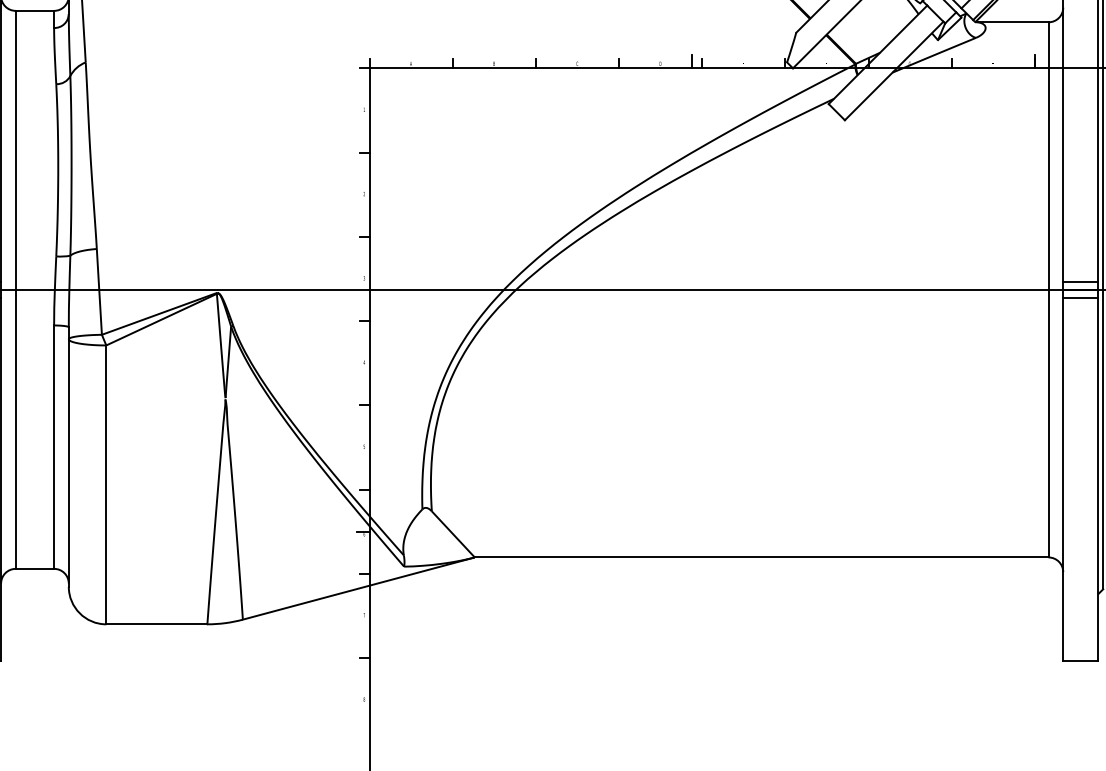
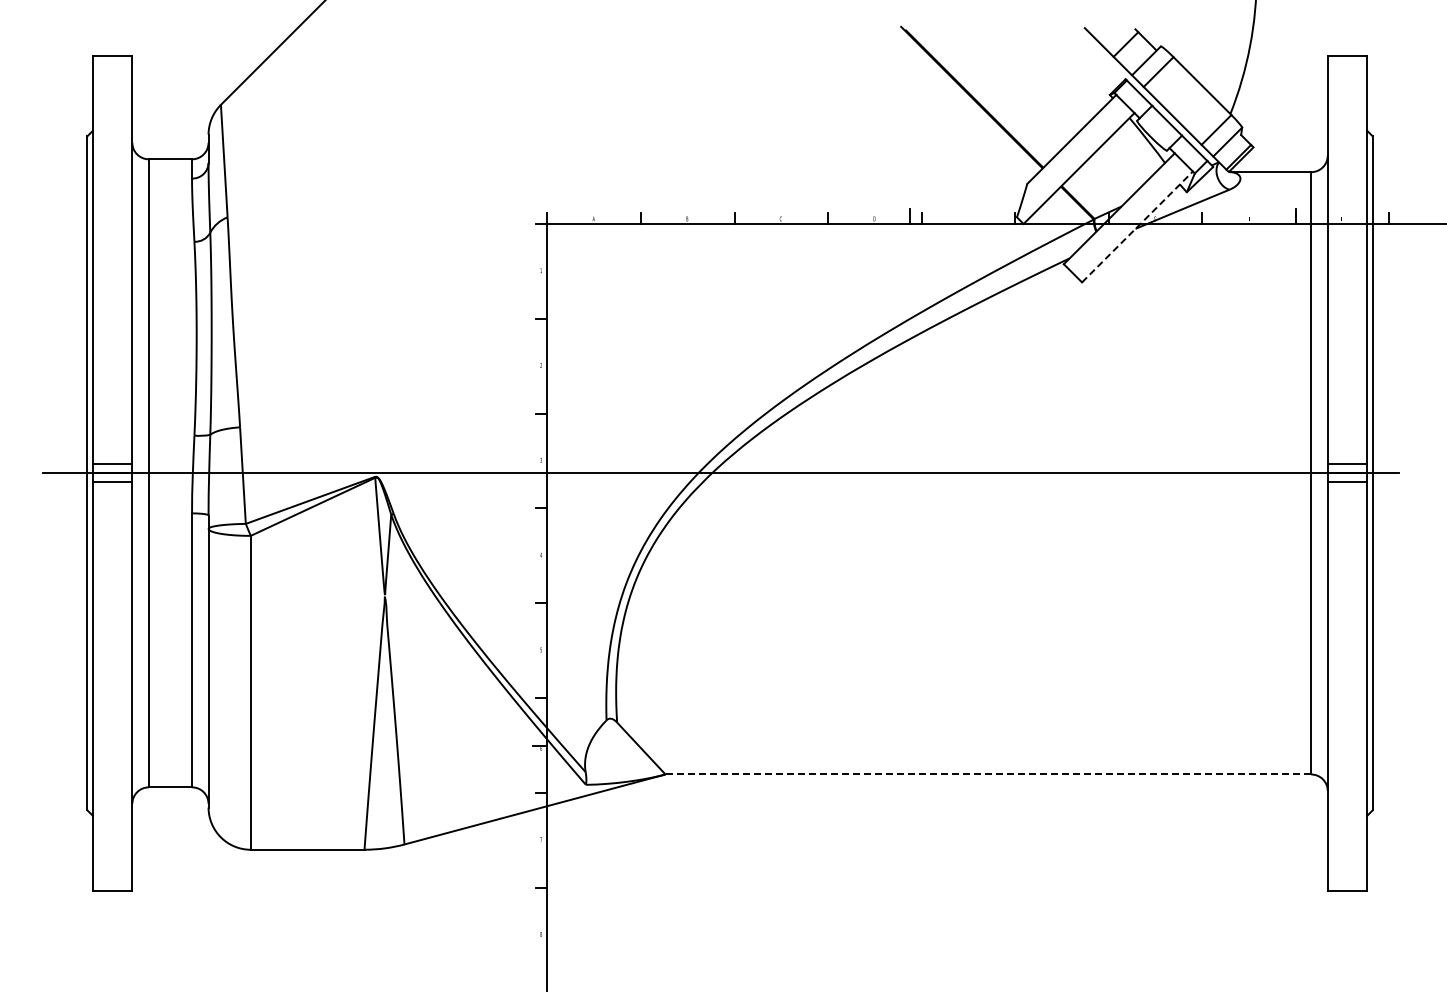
line: (894, 70) -> (1137, 226), solid -> dashed
line: (761, 557) -> (988, 774), solid -> dashed

